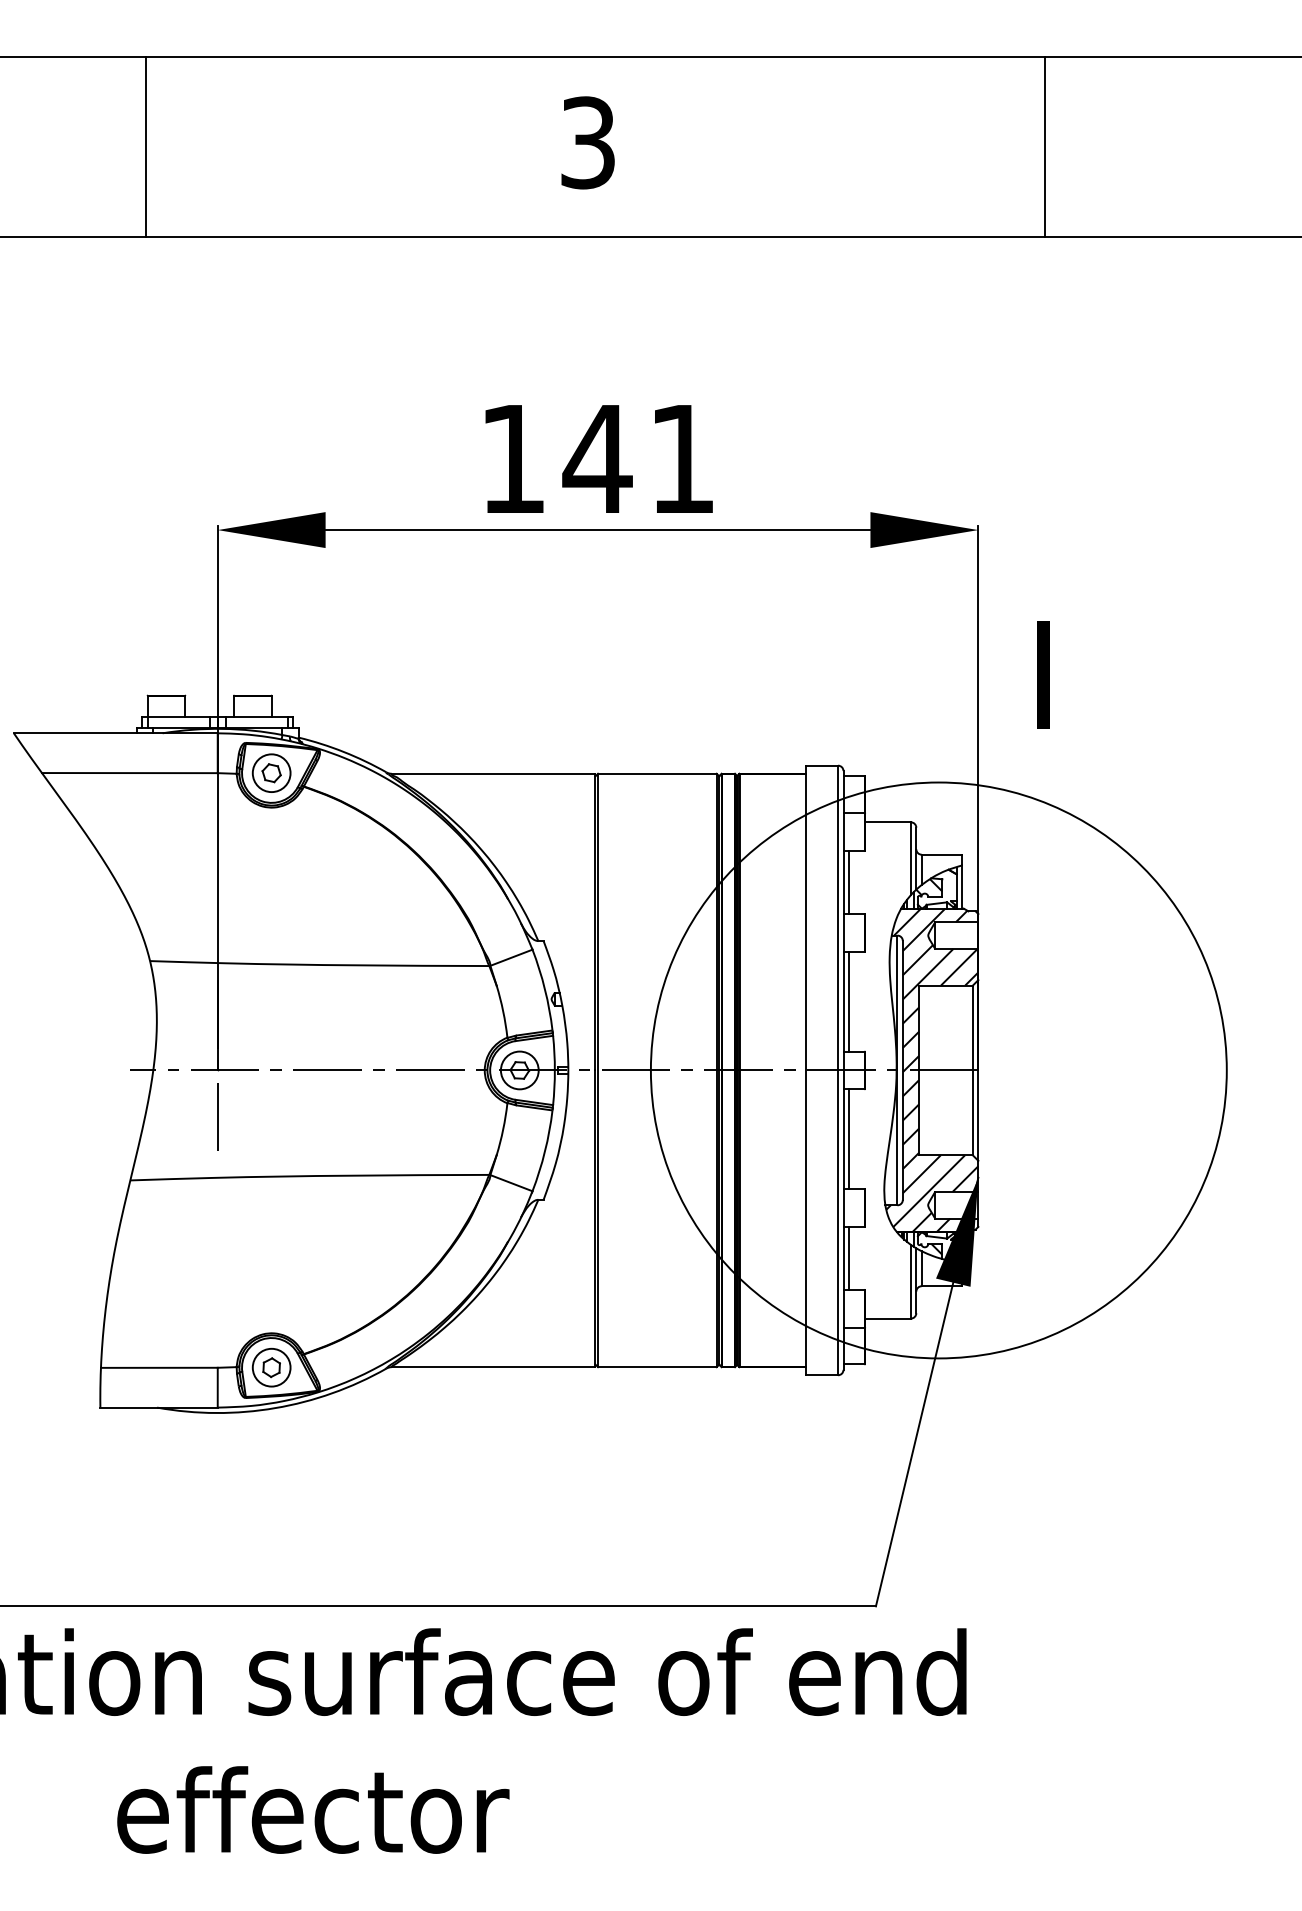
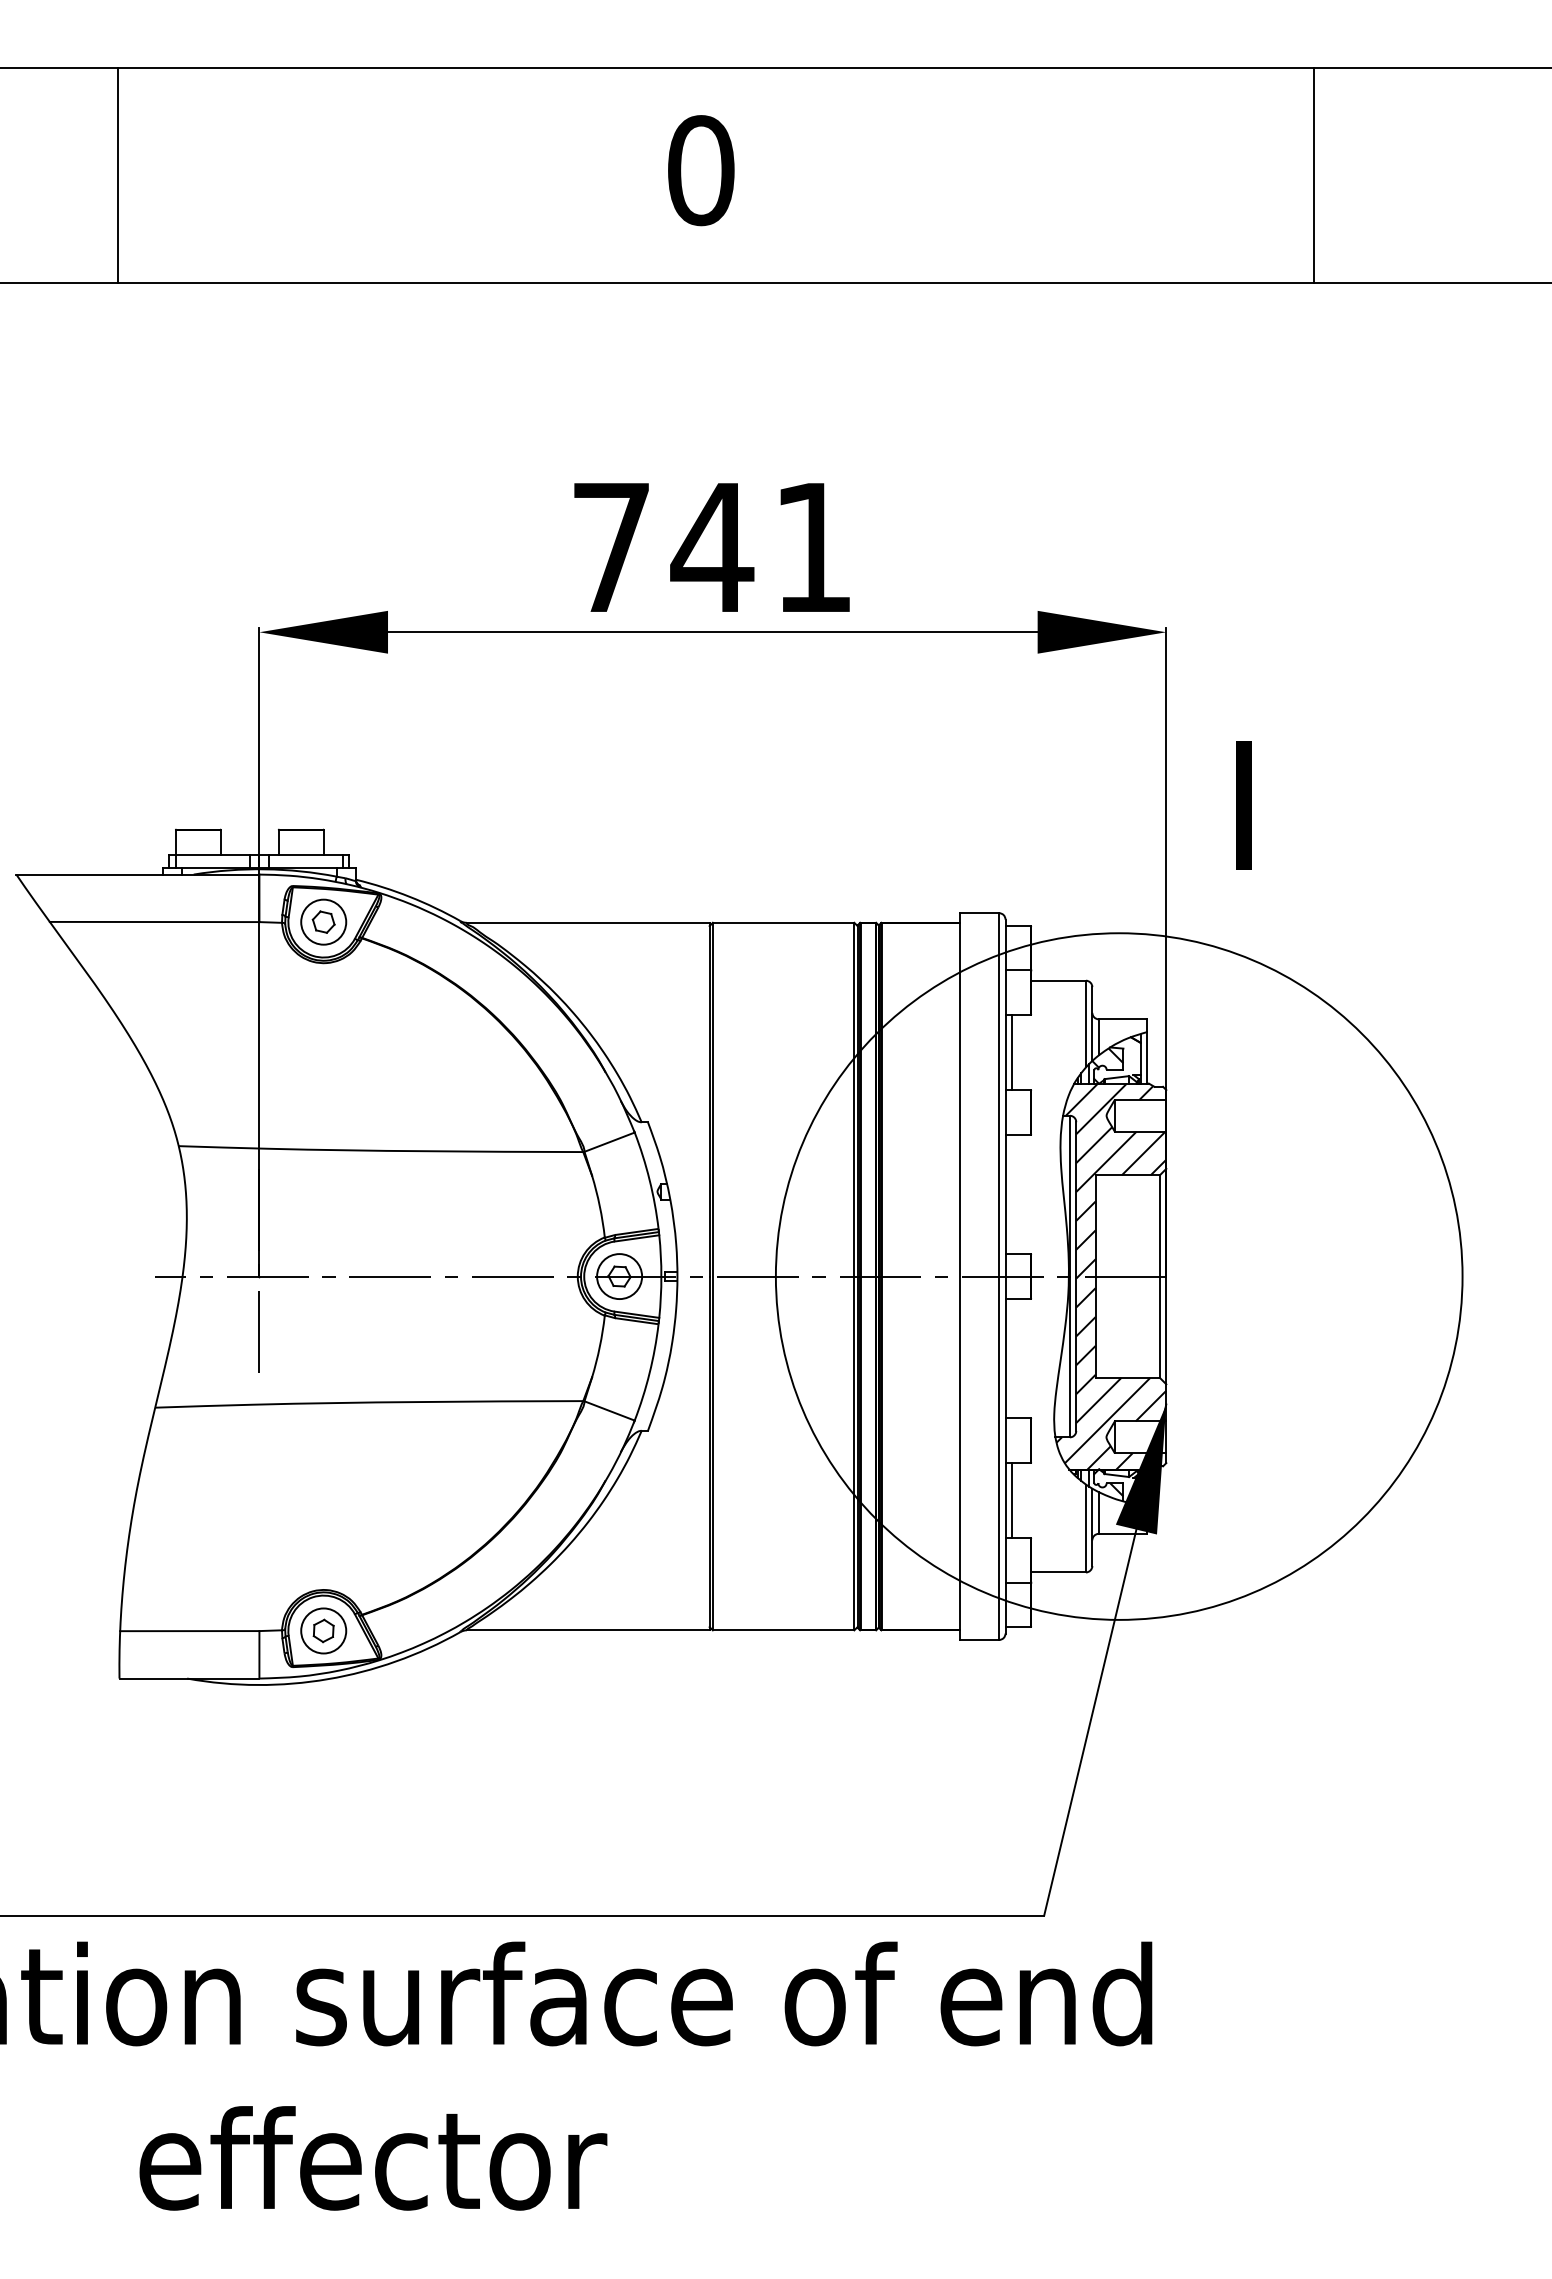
text: (588, 142) -> (701, 170), 3 -> 0
line: (145, 146) -> (117, 175), moved
line: (1044, 146) -> (1313, 175), moved
text: (513, 458) -> (611, 547), 141 -> 741
line: (848, 1001) -> (1011, 1194), removed
line: (848, 1139) -> (1011, 1358), removed

